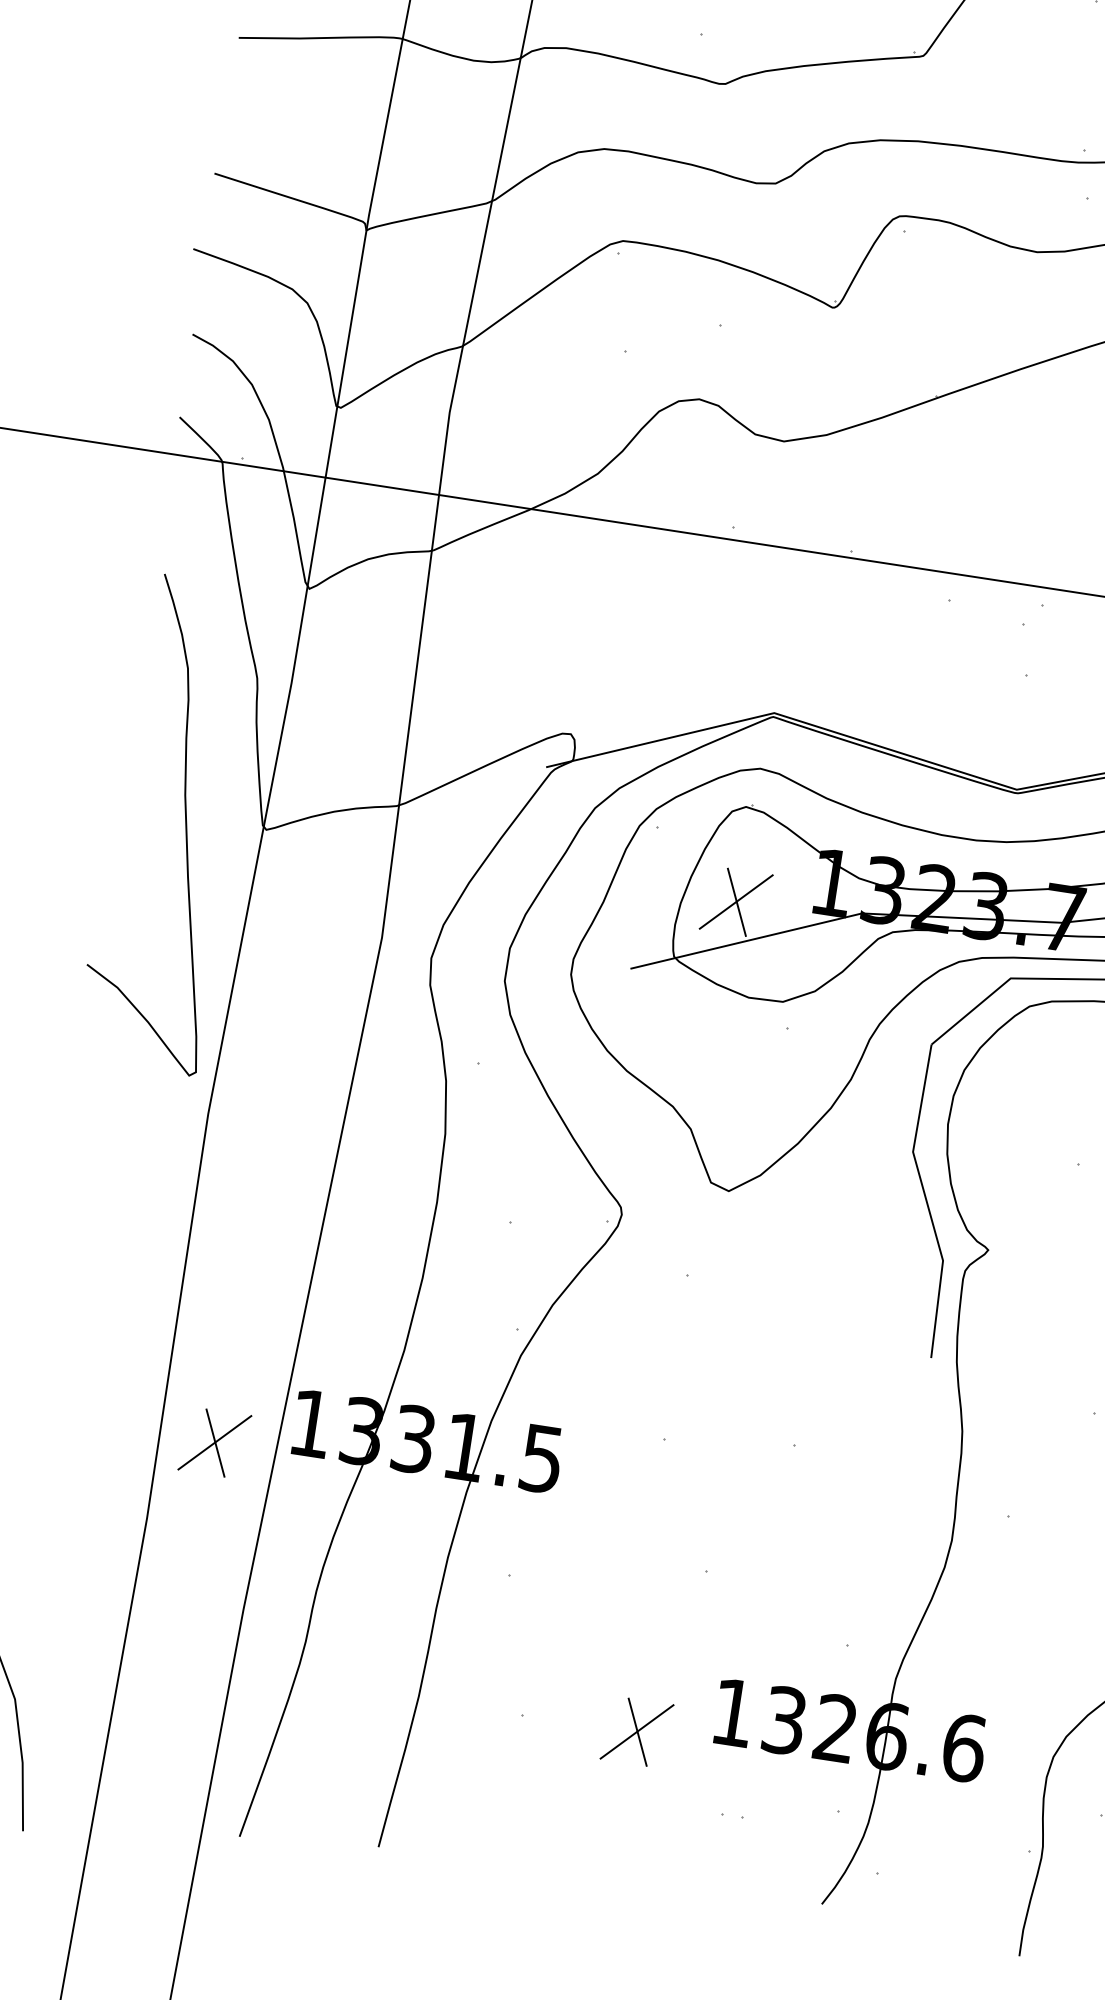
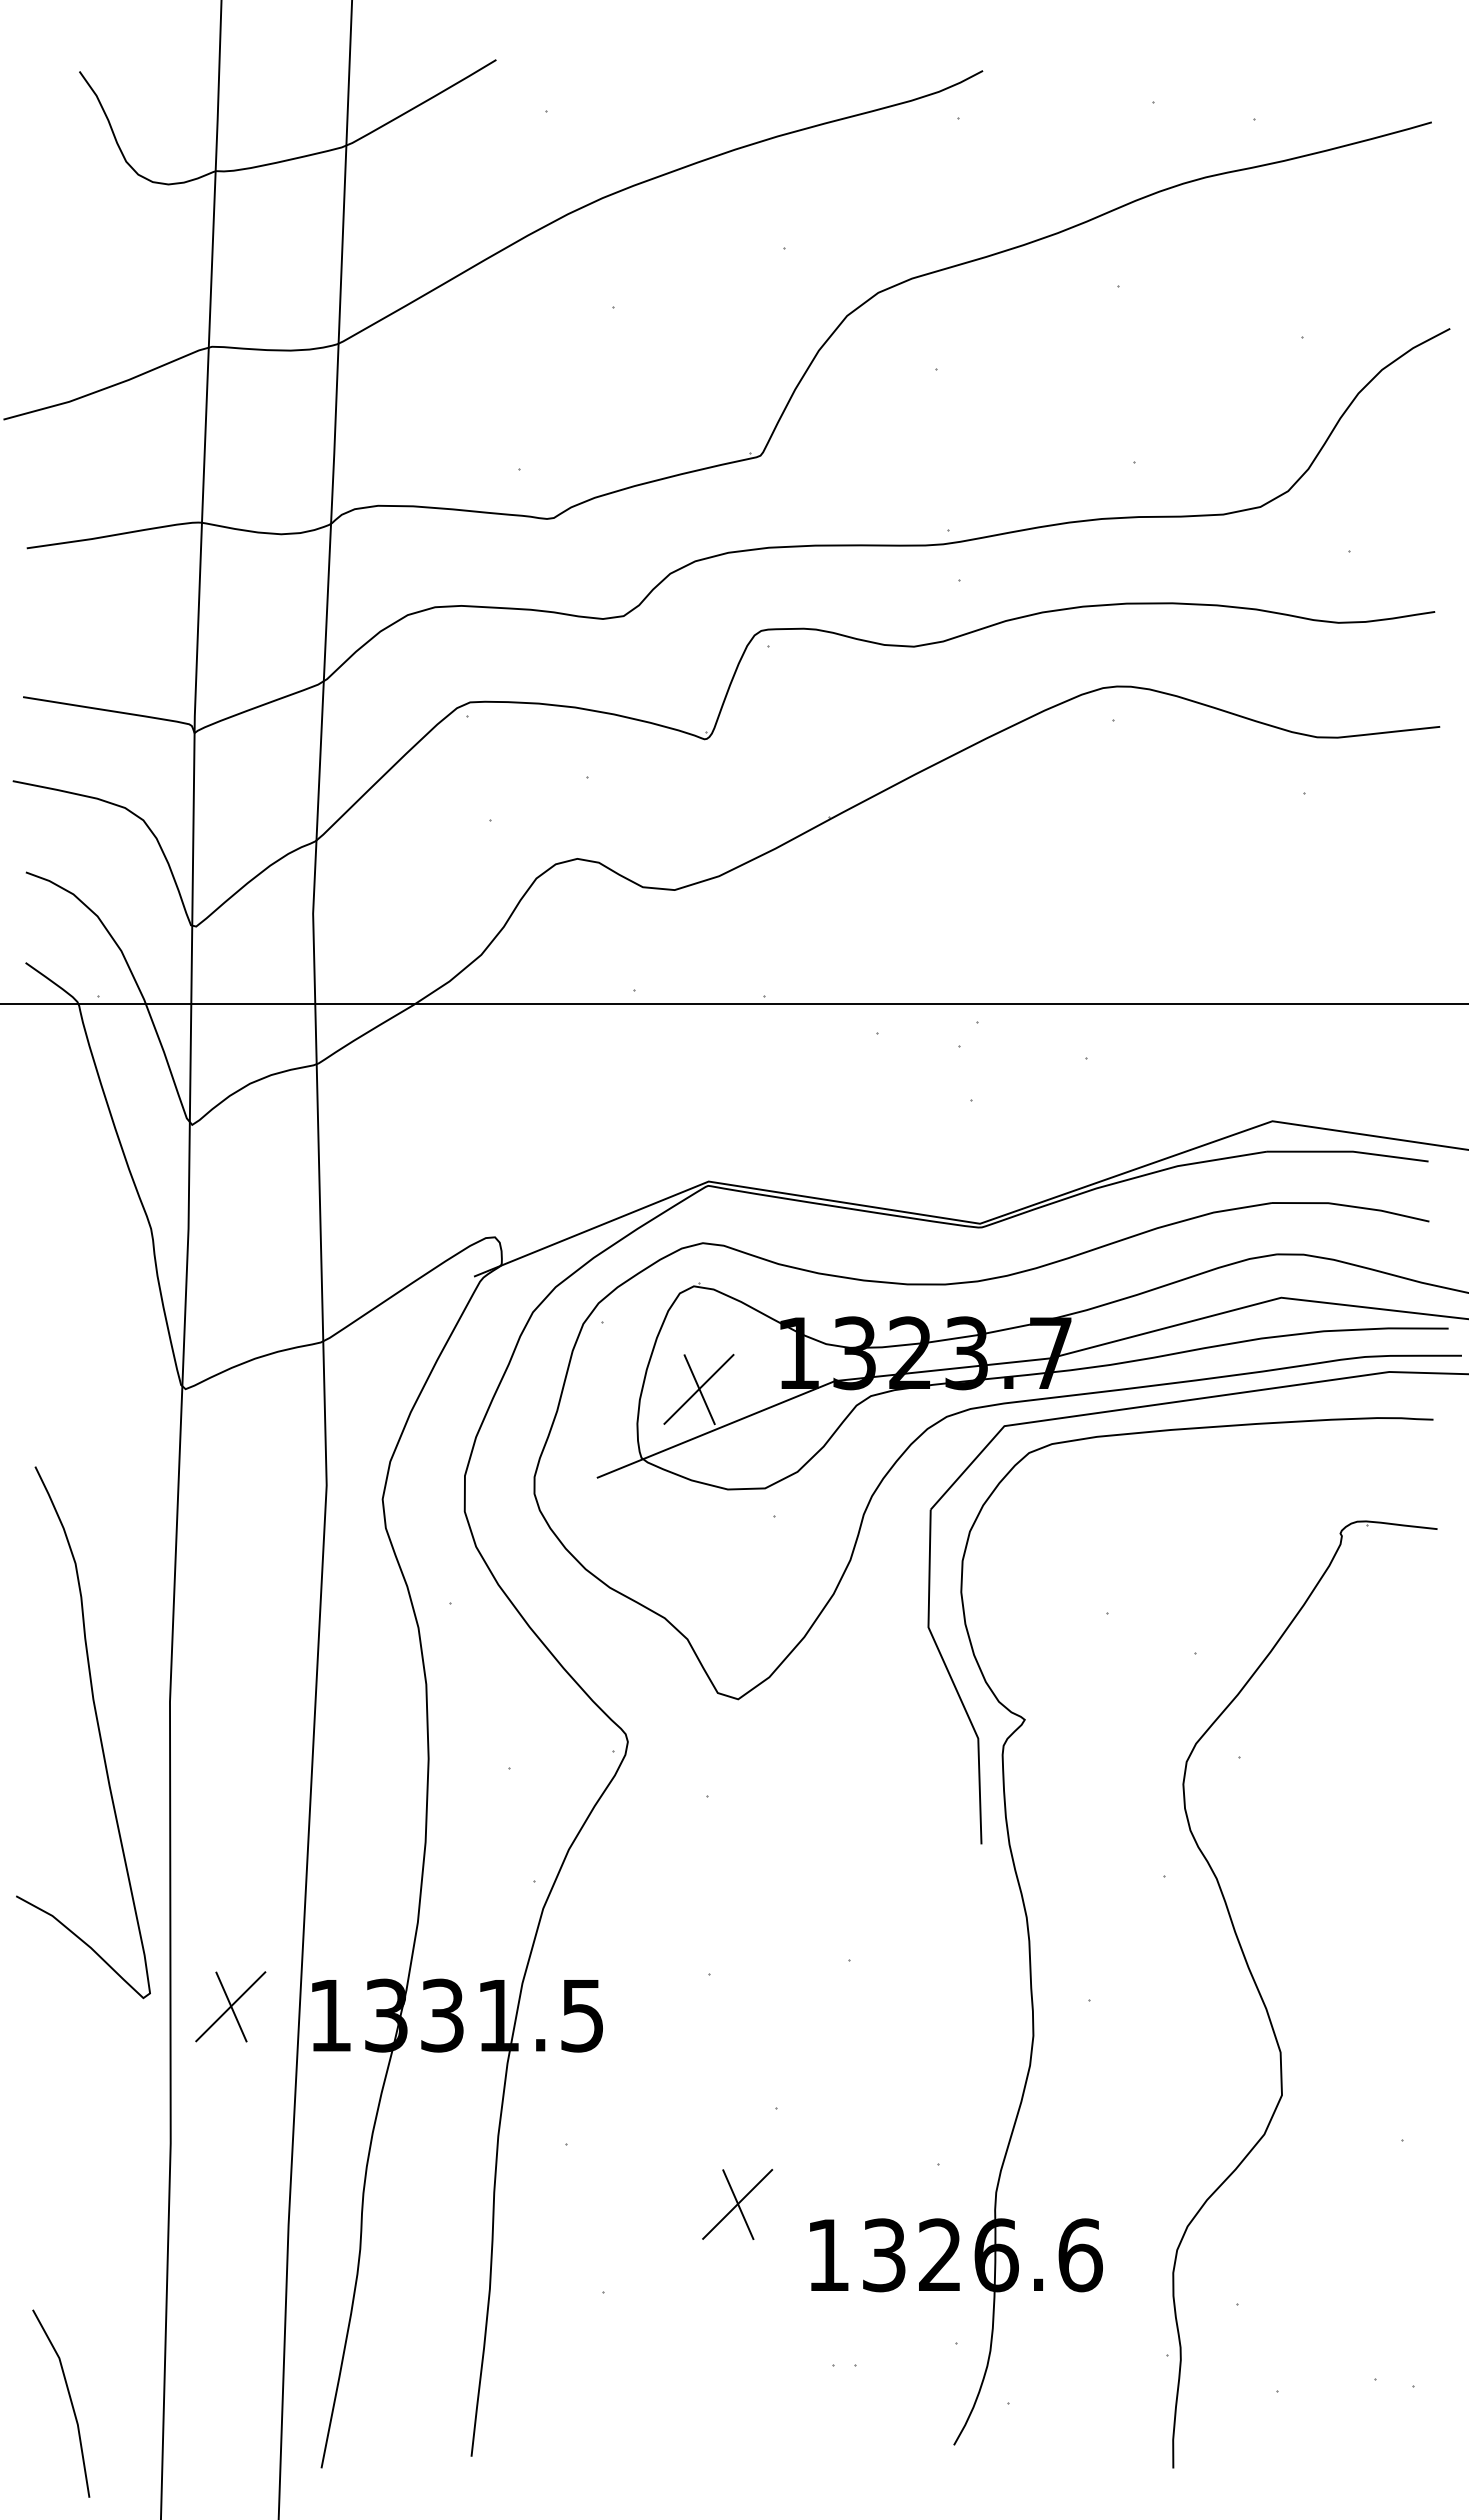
curve: (184, 822) -> (97, 1728), moved
part: (214, 1442) -> (230, 2006), moved
part: (636, 1731) -> (737, 2204), moved

